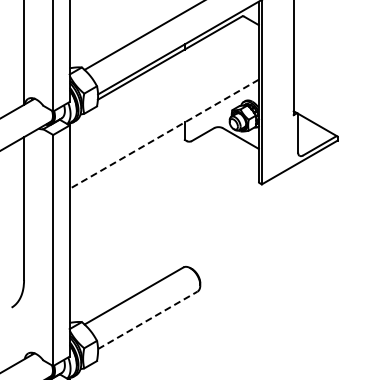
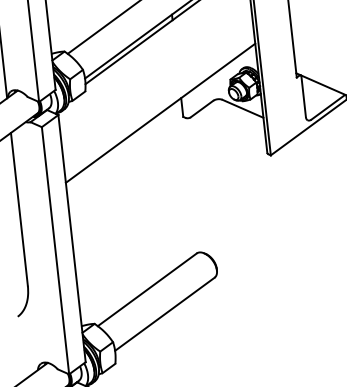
line: (163, 134) -> (159, 113), dashed -> solid
line: (148, 320) -> (165, 314), dashed -> solid

